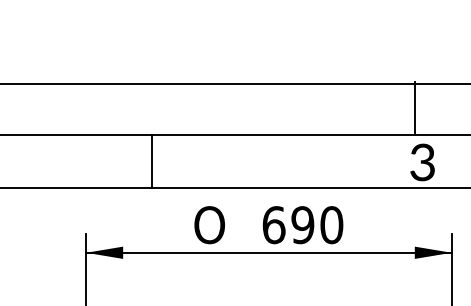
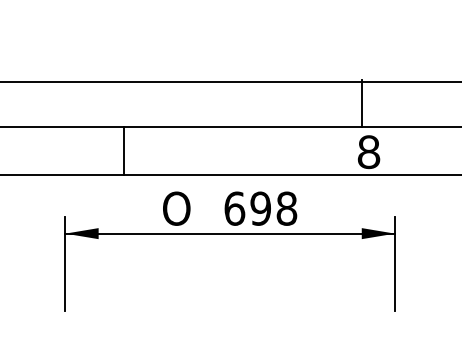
text: (422, 161) -> (368, 151), 3 -> 8
text: (331, 224) -> (286, 208), 690 -> 698

